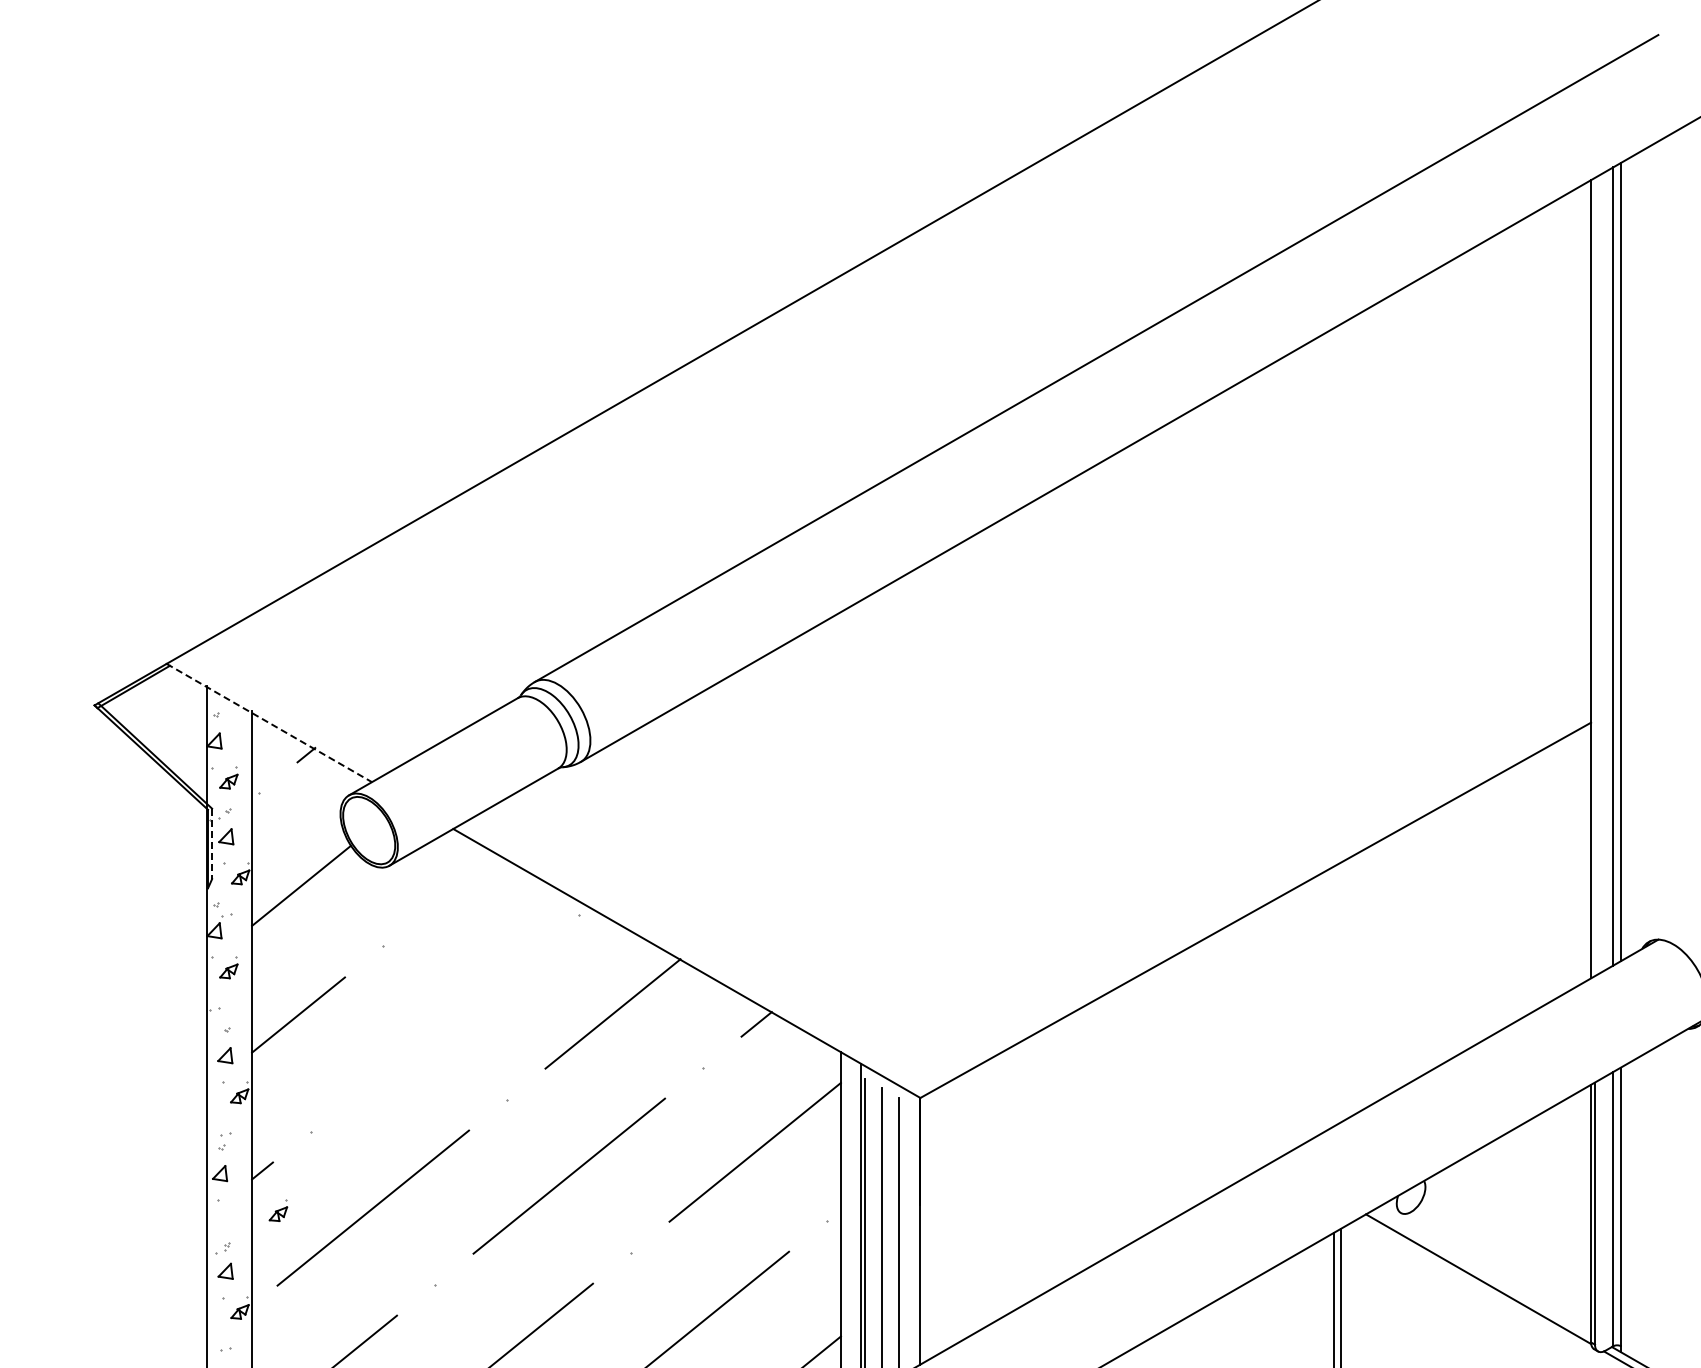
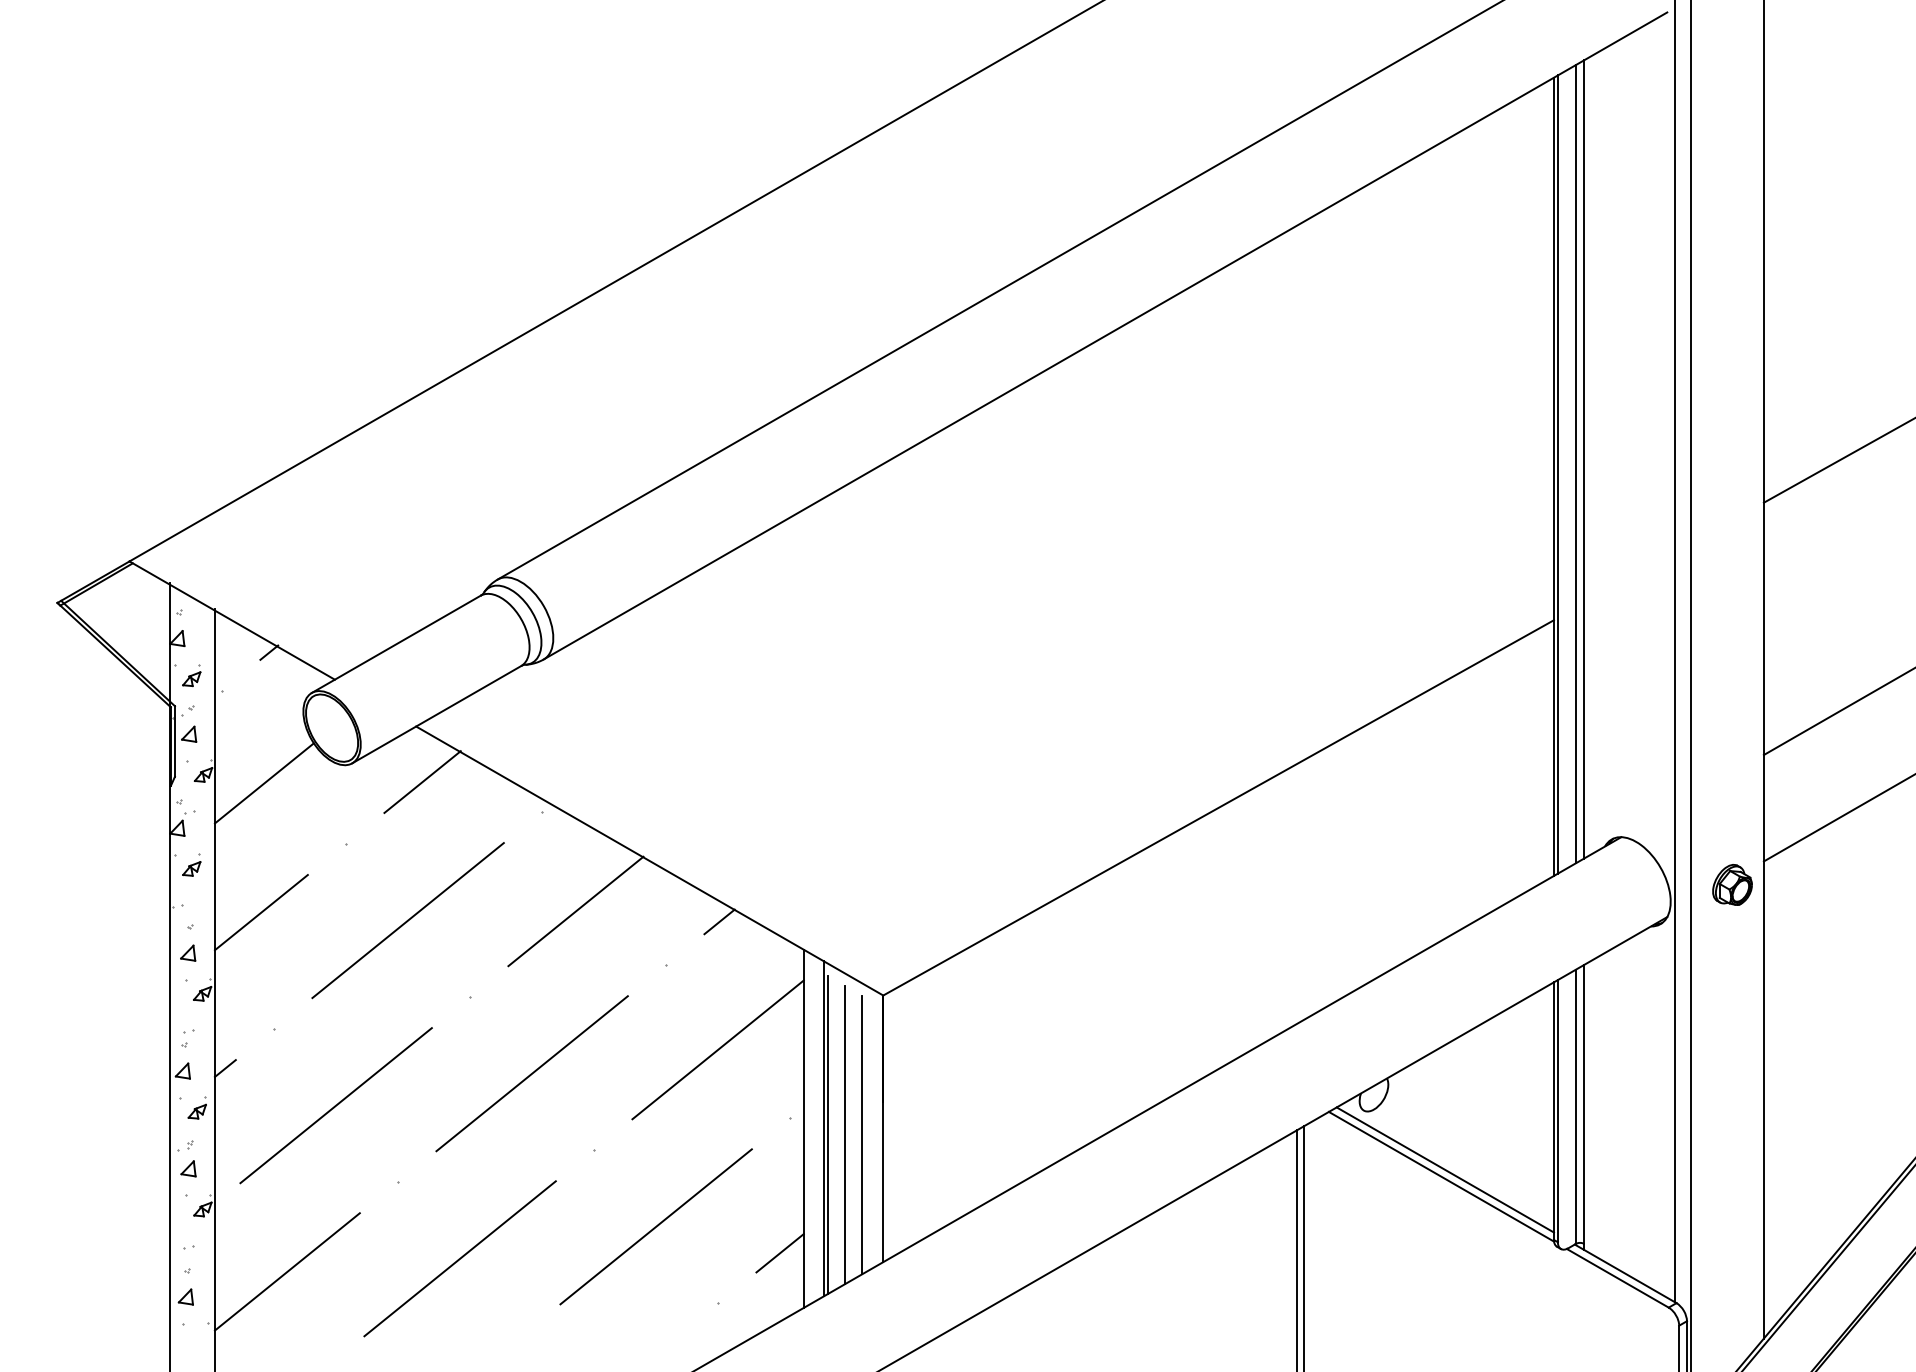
line: (1594, 576) -> (1557, 474), added
line: (269, 722) -> (232, 620), dashed -> solid
line: (212, 843) -> (175, 741), dashed -> solid
line: (459, 883) -> (422, 781), added
line: (444, 1022) -> (407, 920), added
part: (277, 1209) -> (196, 1107), moved
line: (1481, 1271) -> (1444, 1169), added

